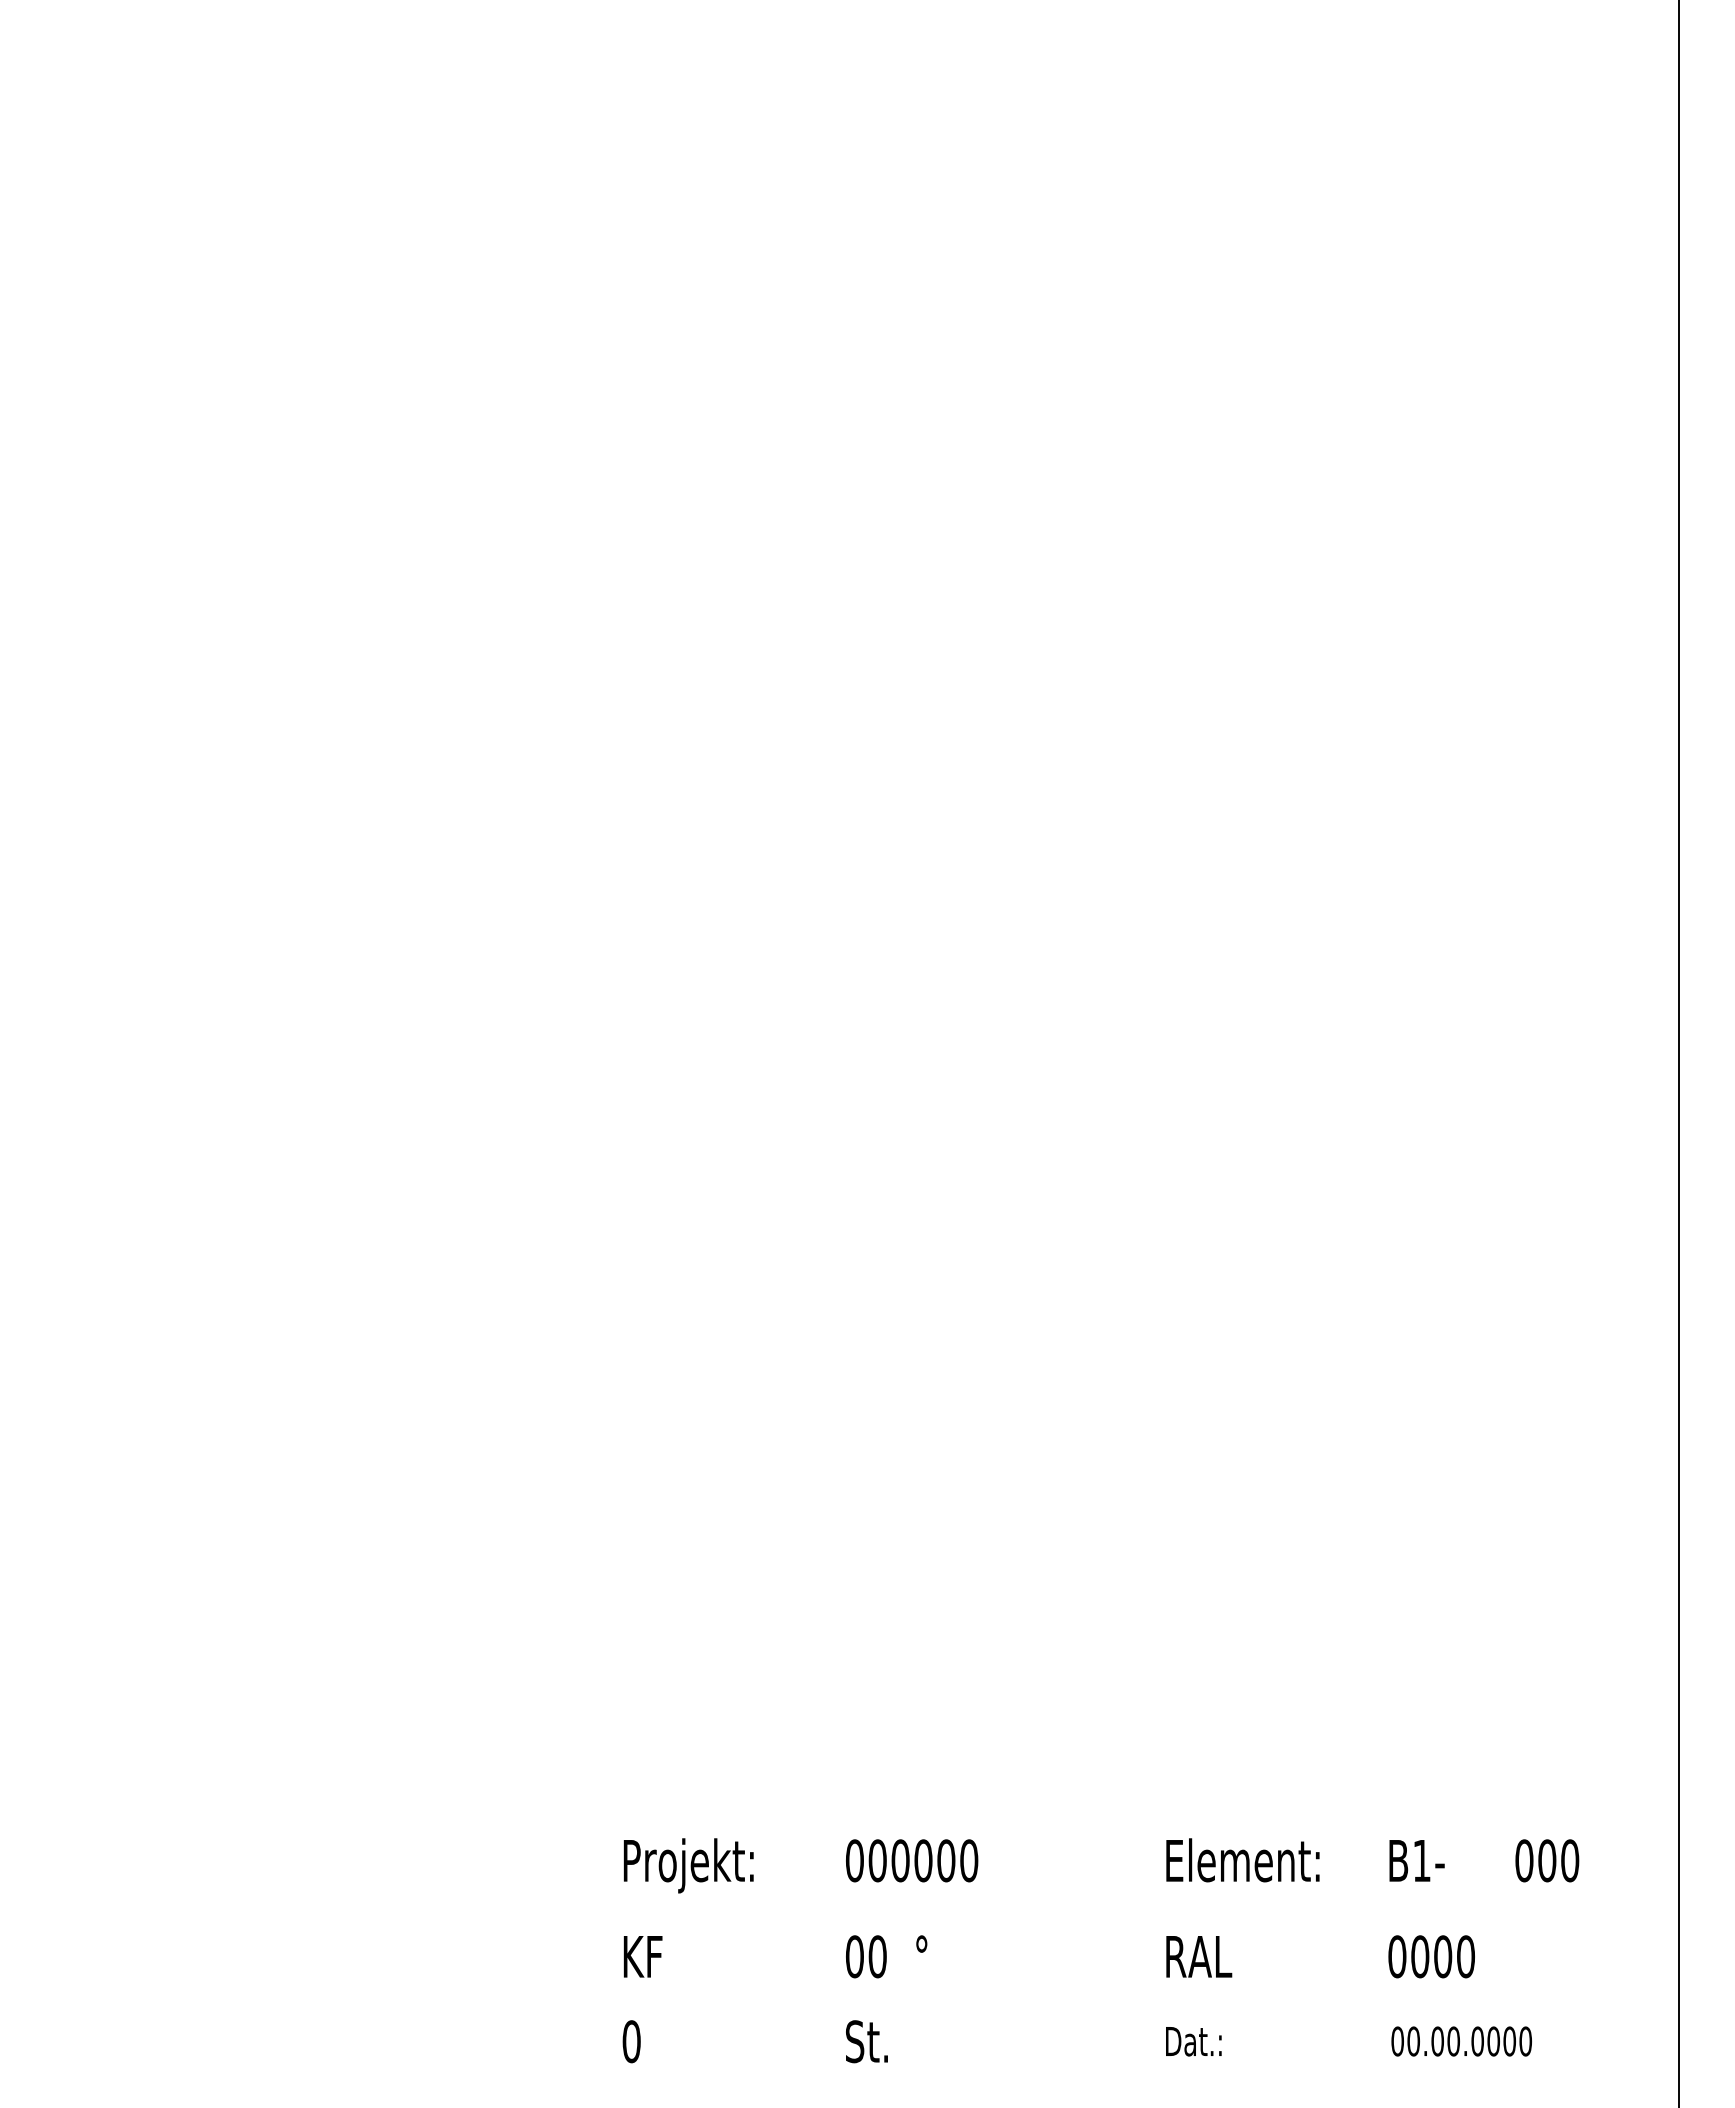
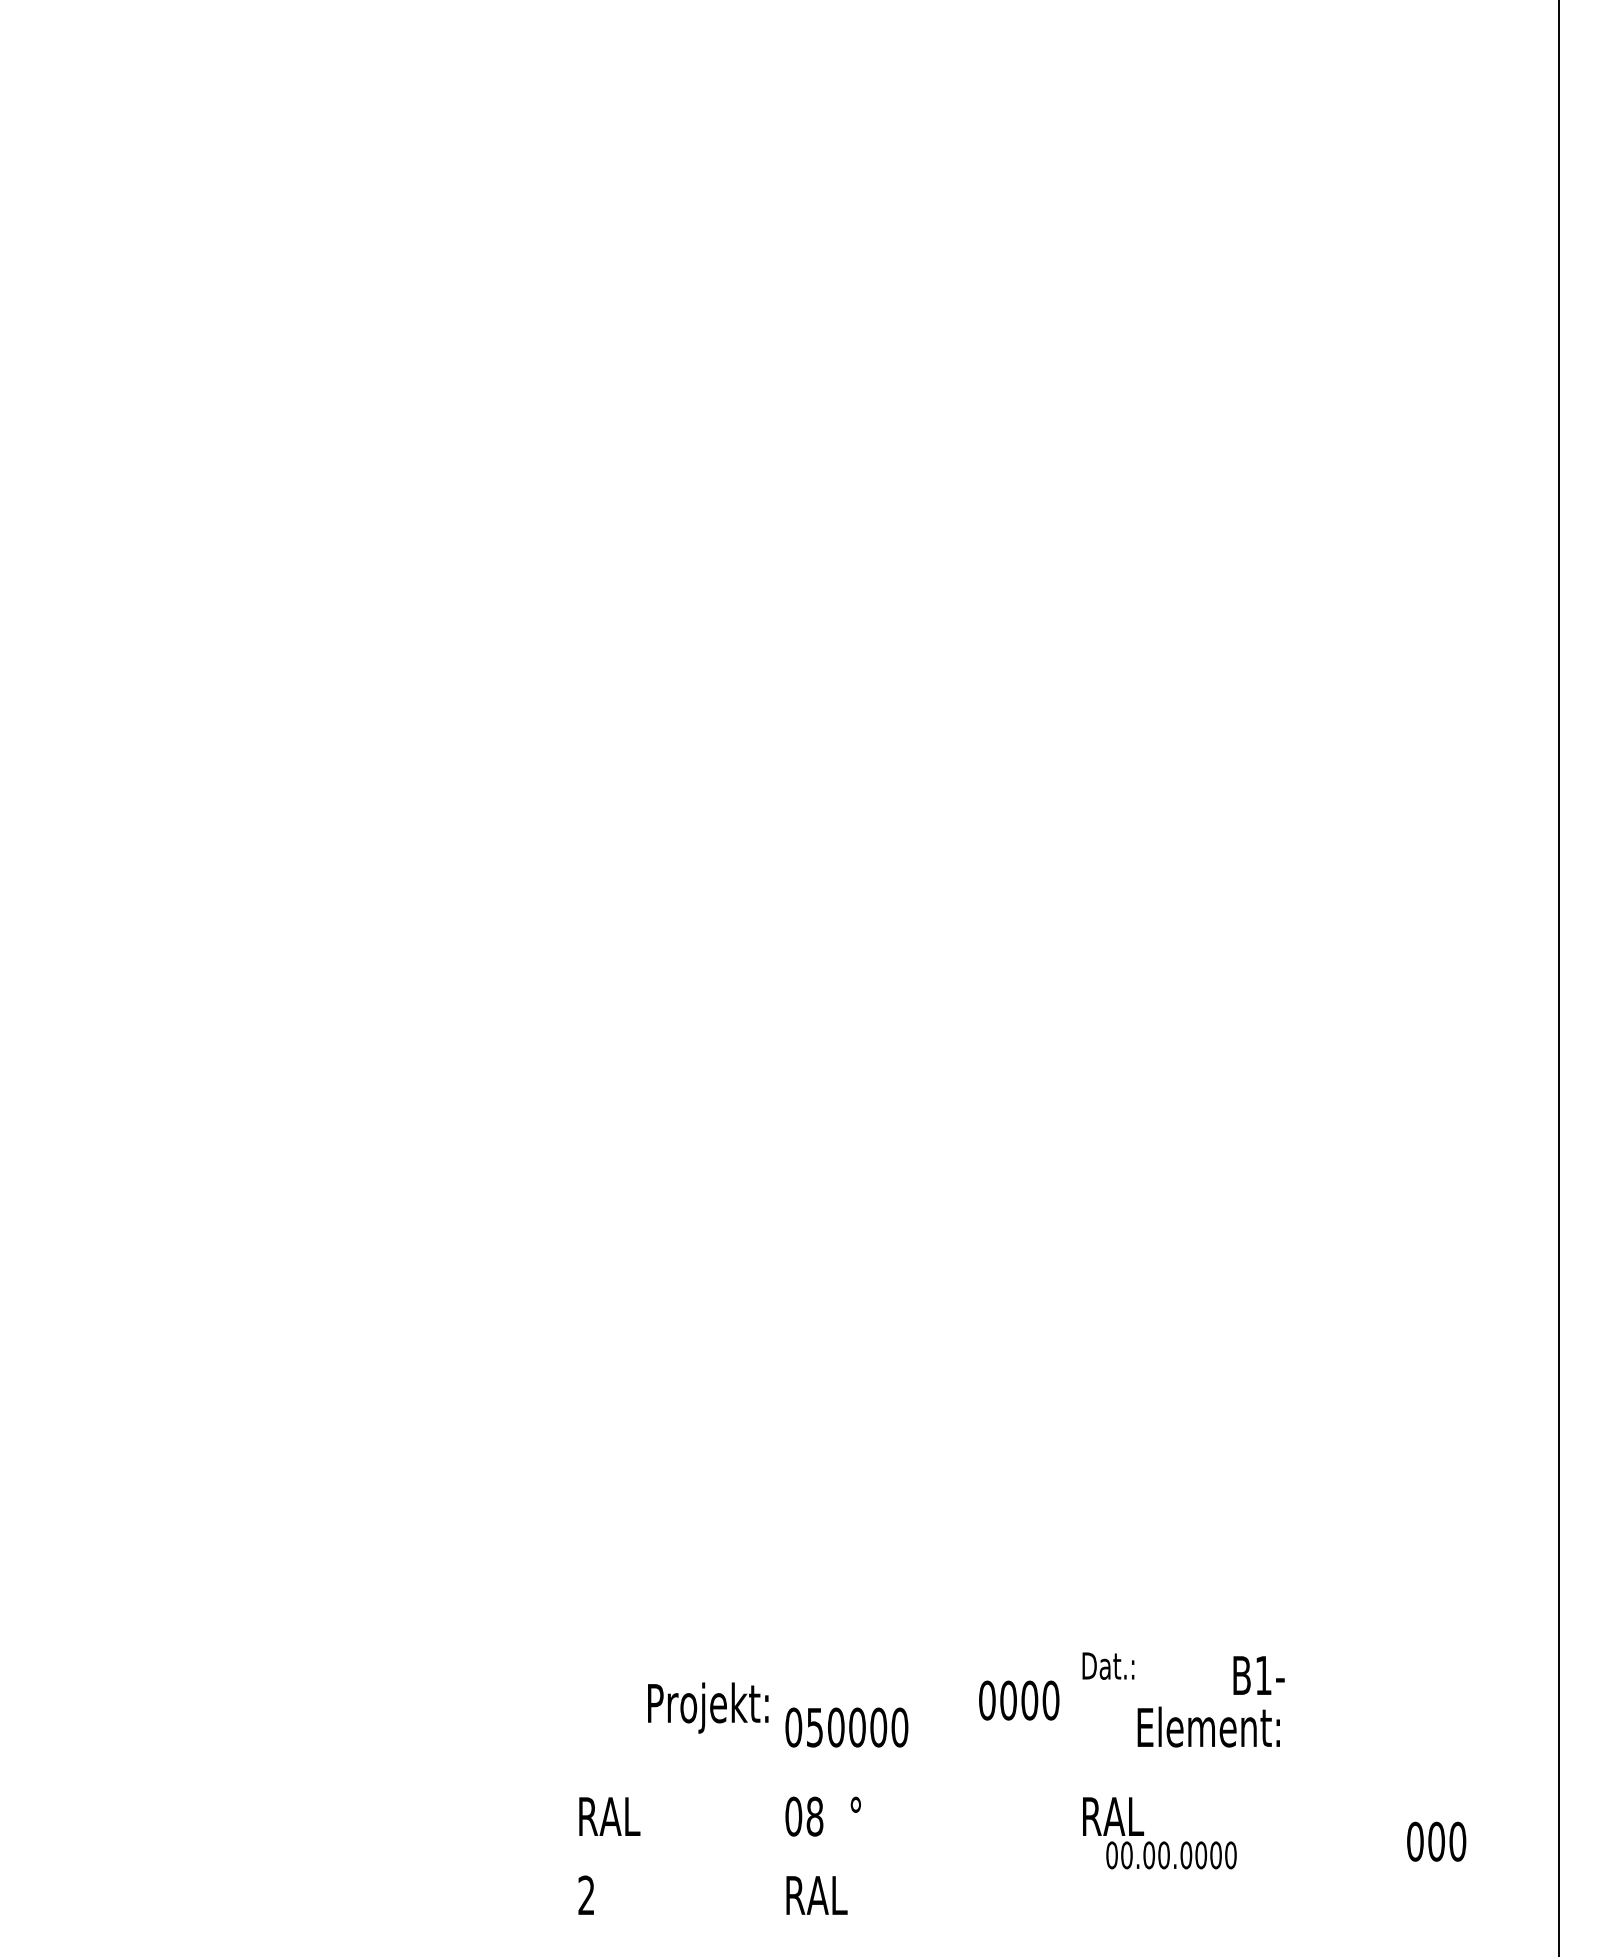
text: (877, 1860) -> (814, 1727), 000000 -> 050000
text: (1242, 1860) -> (1208, 1727), moved
text: (1416, 1860) -> (1258, 1675), moved
text: (1547, 1860) -> (1436, 1841), moved
text: (688, 1865) -> (708, 1707), moved
text: (658, 1956) -> (611, 1816), KF -> RAL
text: (877, 1956) -> (814, 1816), 00 -> 08
text: (1431, 1956) -> (1019, 1700), moved
text: (631, 2041) -> (586, 1895), 0 -> 2
text: (879, 2041) -> (816, 1895), St. -> RAL
text: (1193, 2041) -> (1108, 1665), moved
text: (1461, 2041) -> (1171, 1855), moved

